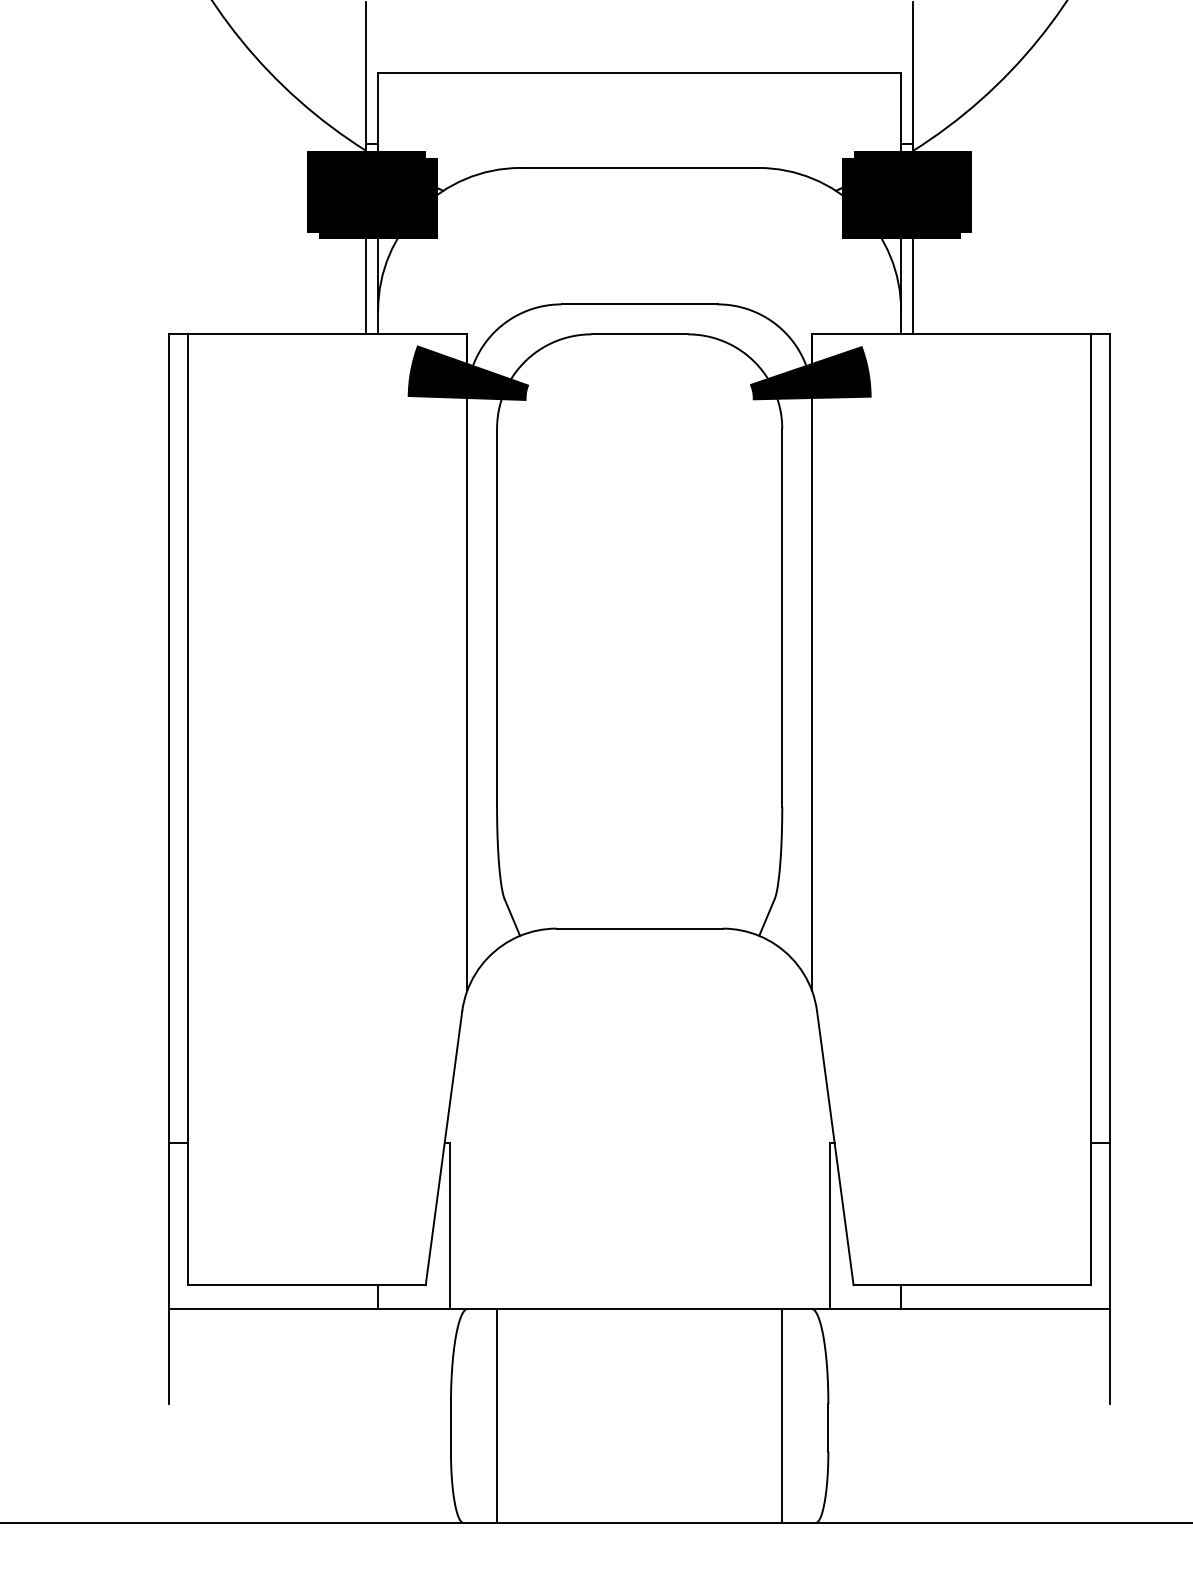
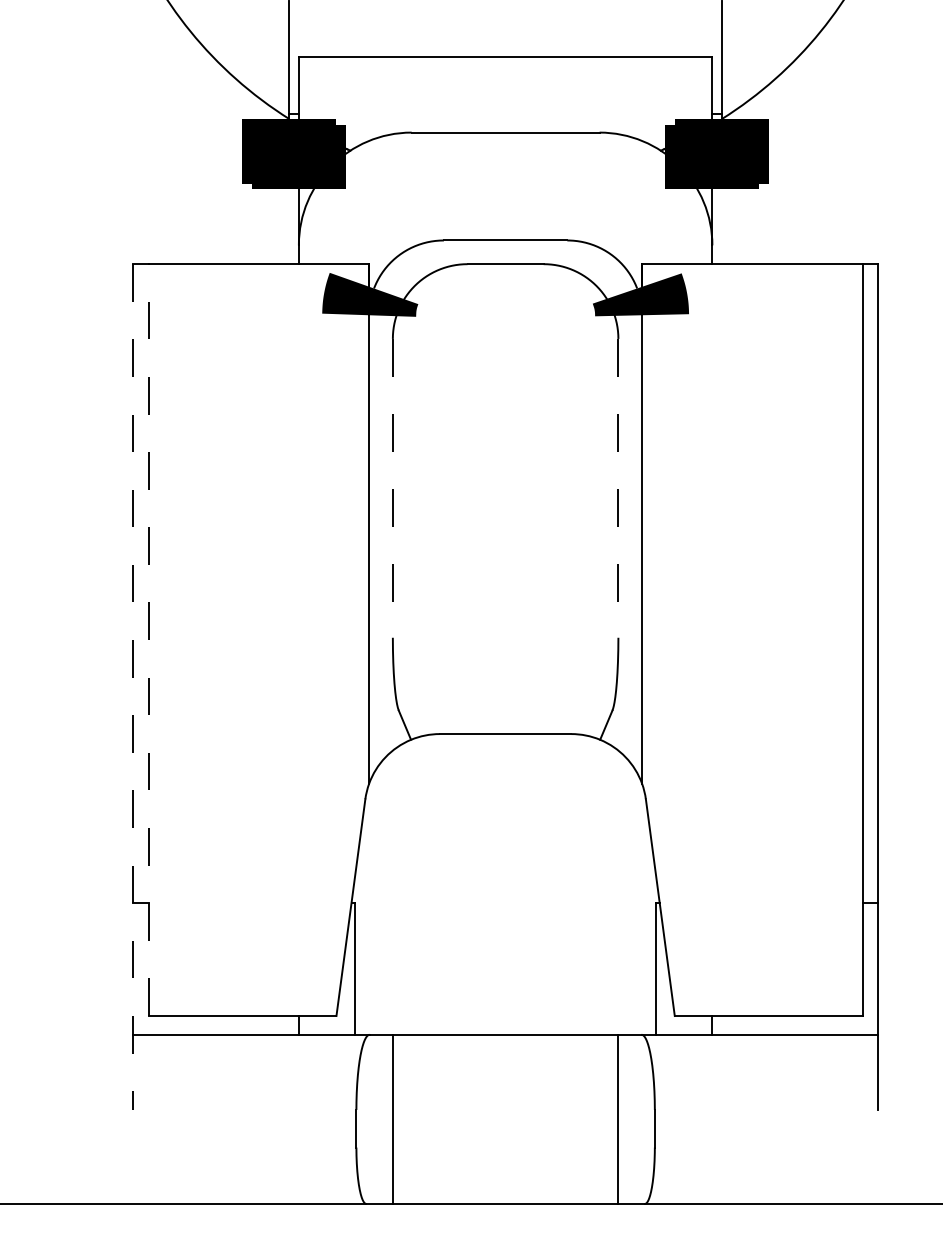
line: (366, 283) -> (289, 223), removed
line: (913, 283) -> (722, 223), removed
line: (497, 617) -> (393, 488), solid -> dashed
line: (782, 617) -> (618, 488), solid -> dashed
line: (188, 809) -> (148, 639), solid -> dashed
line: (169, 869) -> (133, 687), solid -> dashed

